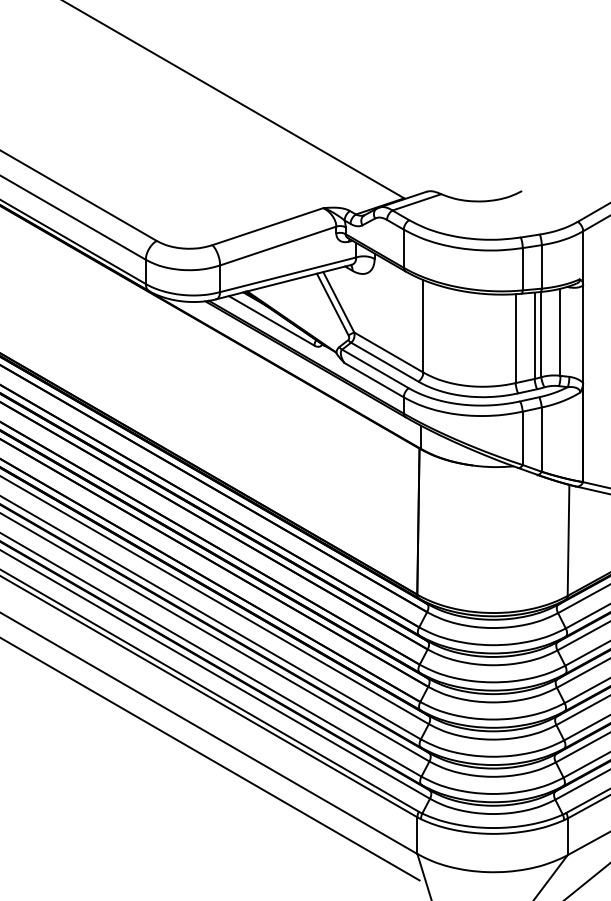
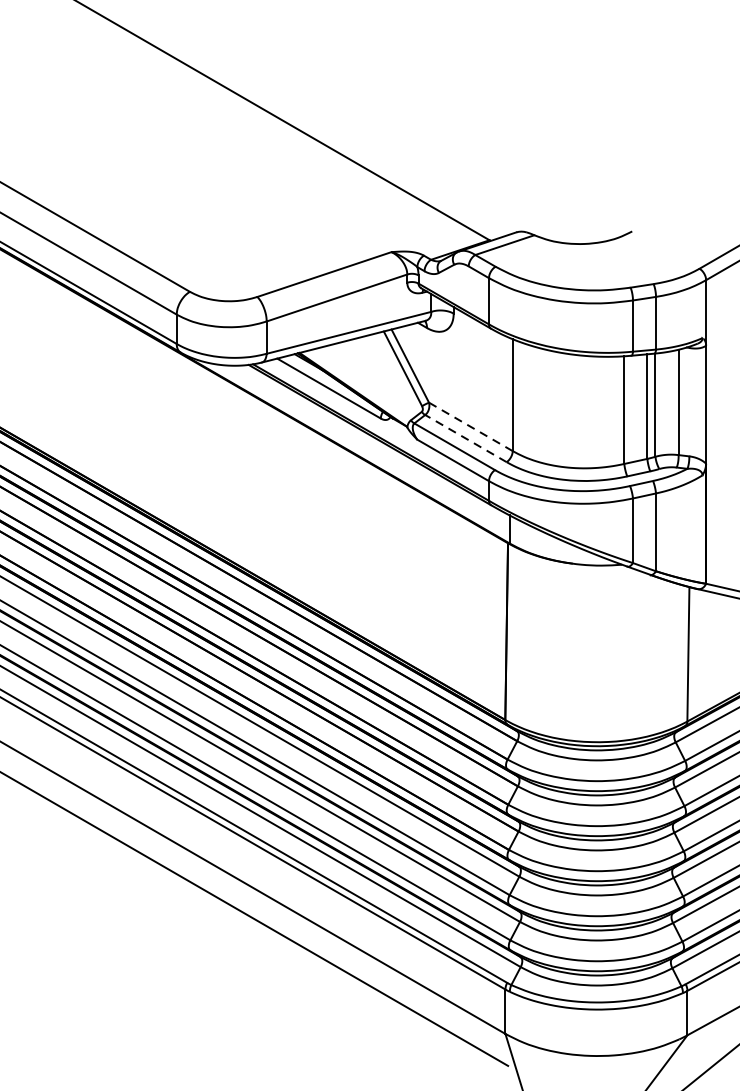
line: (388, 352) -> (470, 426), solid -> dashed
line: (384, 362) -> (465, 438), solid -> dashed

